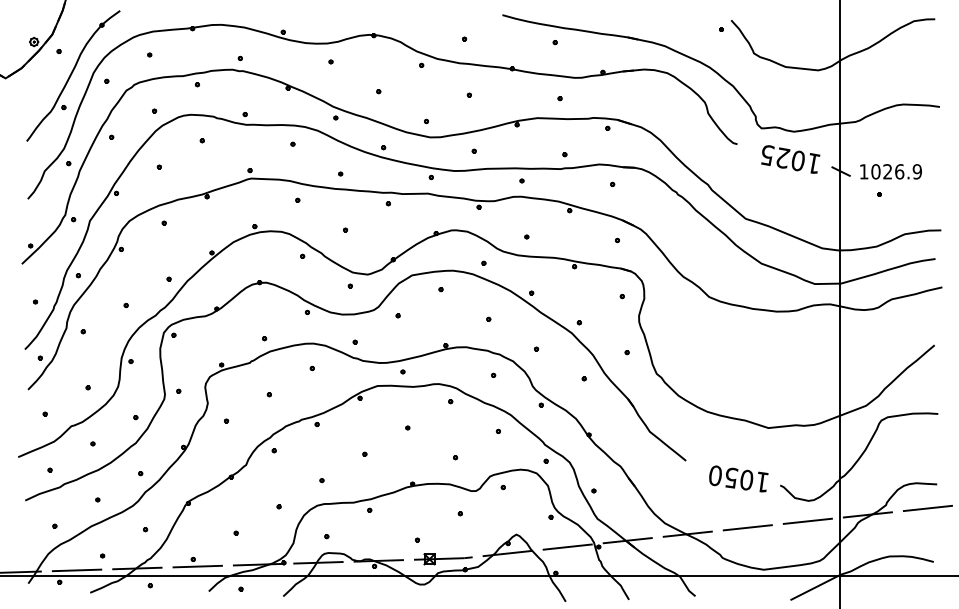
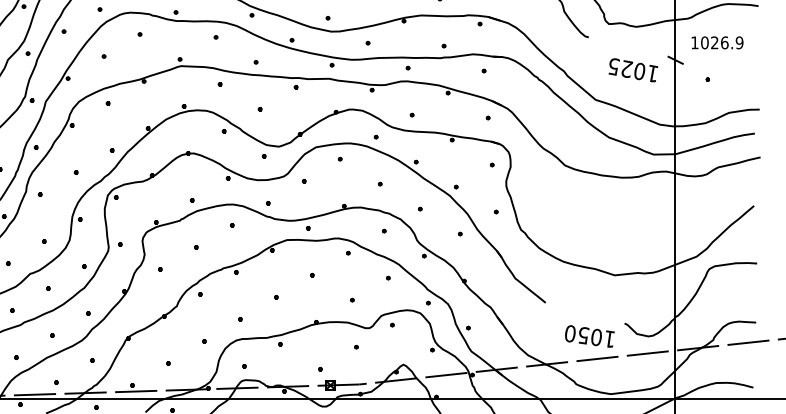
text: (790, 159) -> (633, 70), moved
text: (890, 171) -> (717, 42), moved
text: (738, 478) -> (589, 336), moved

